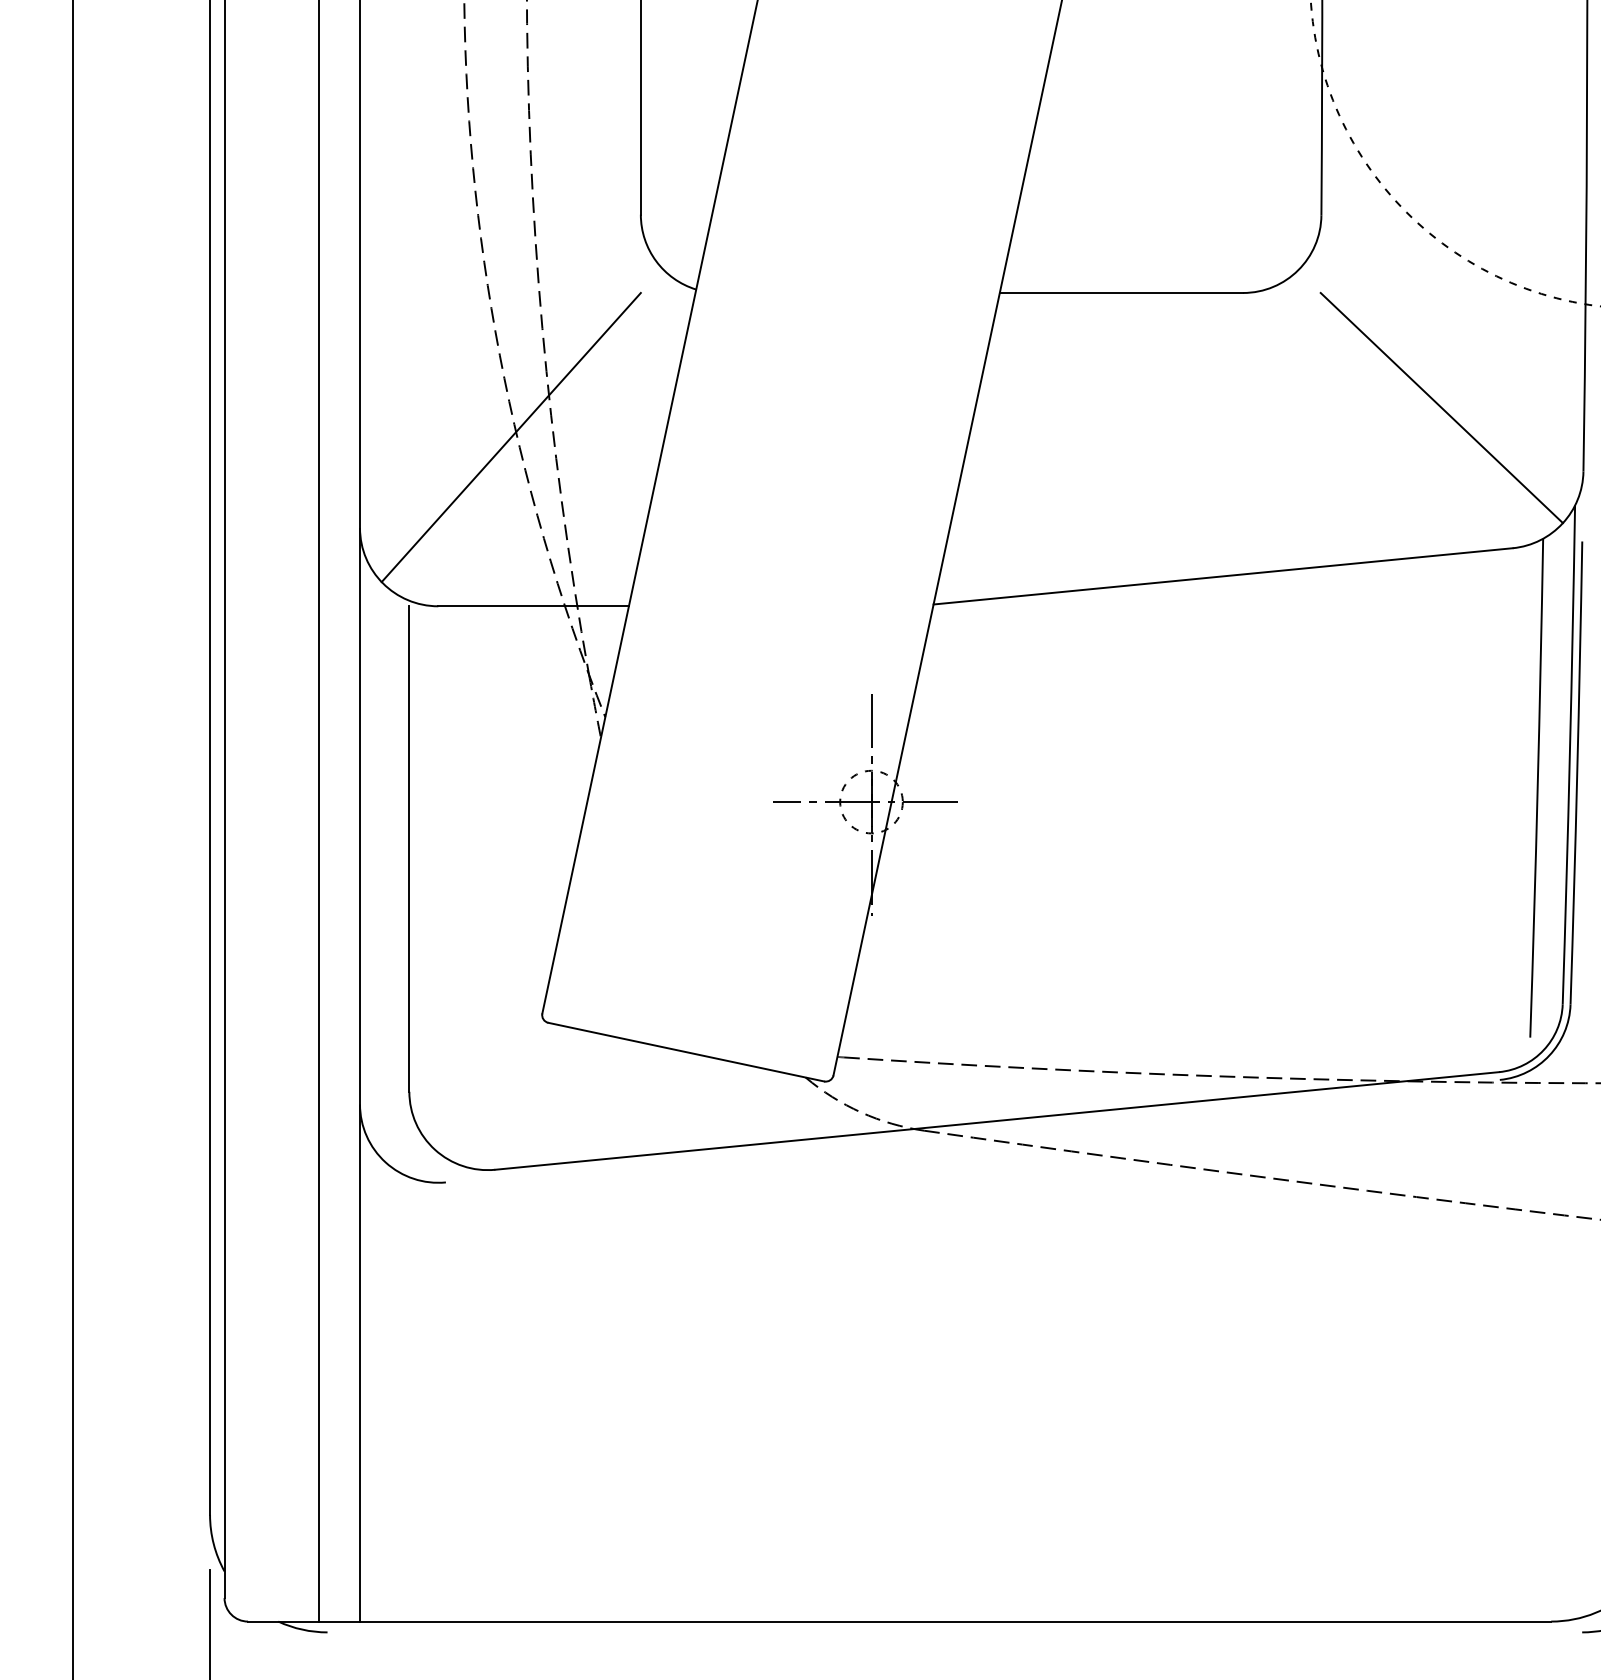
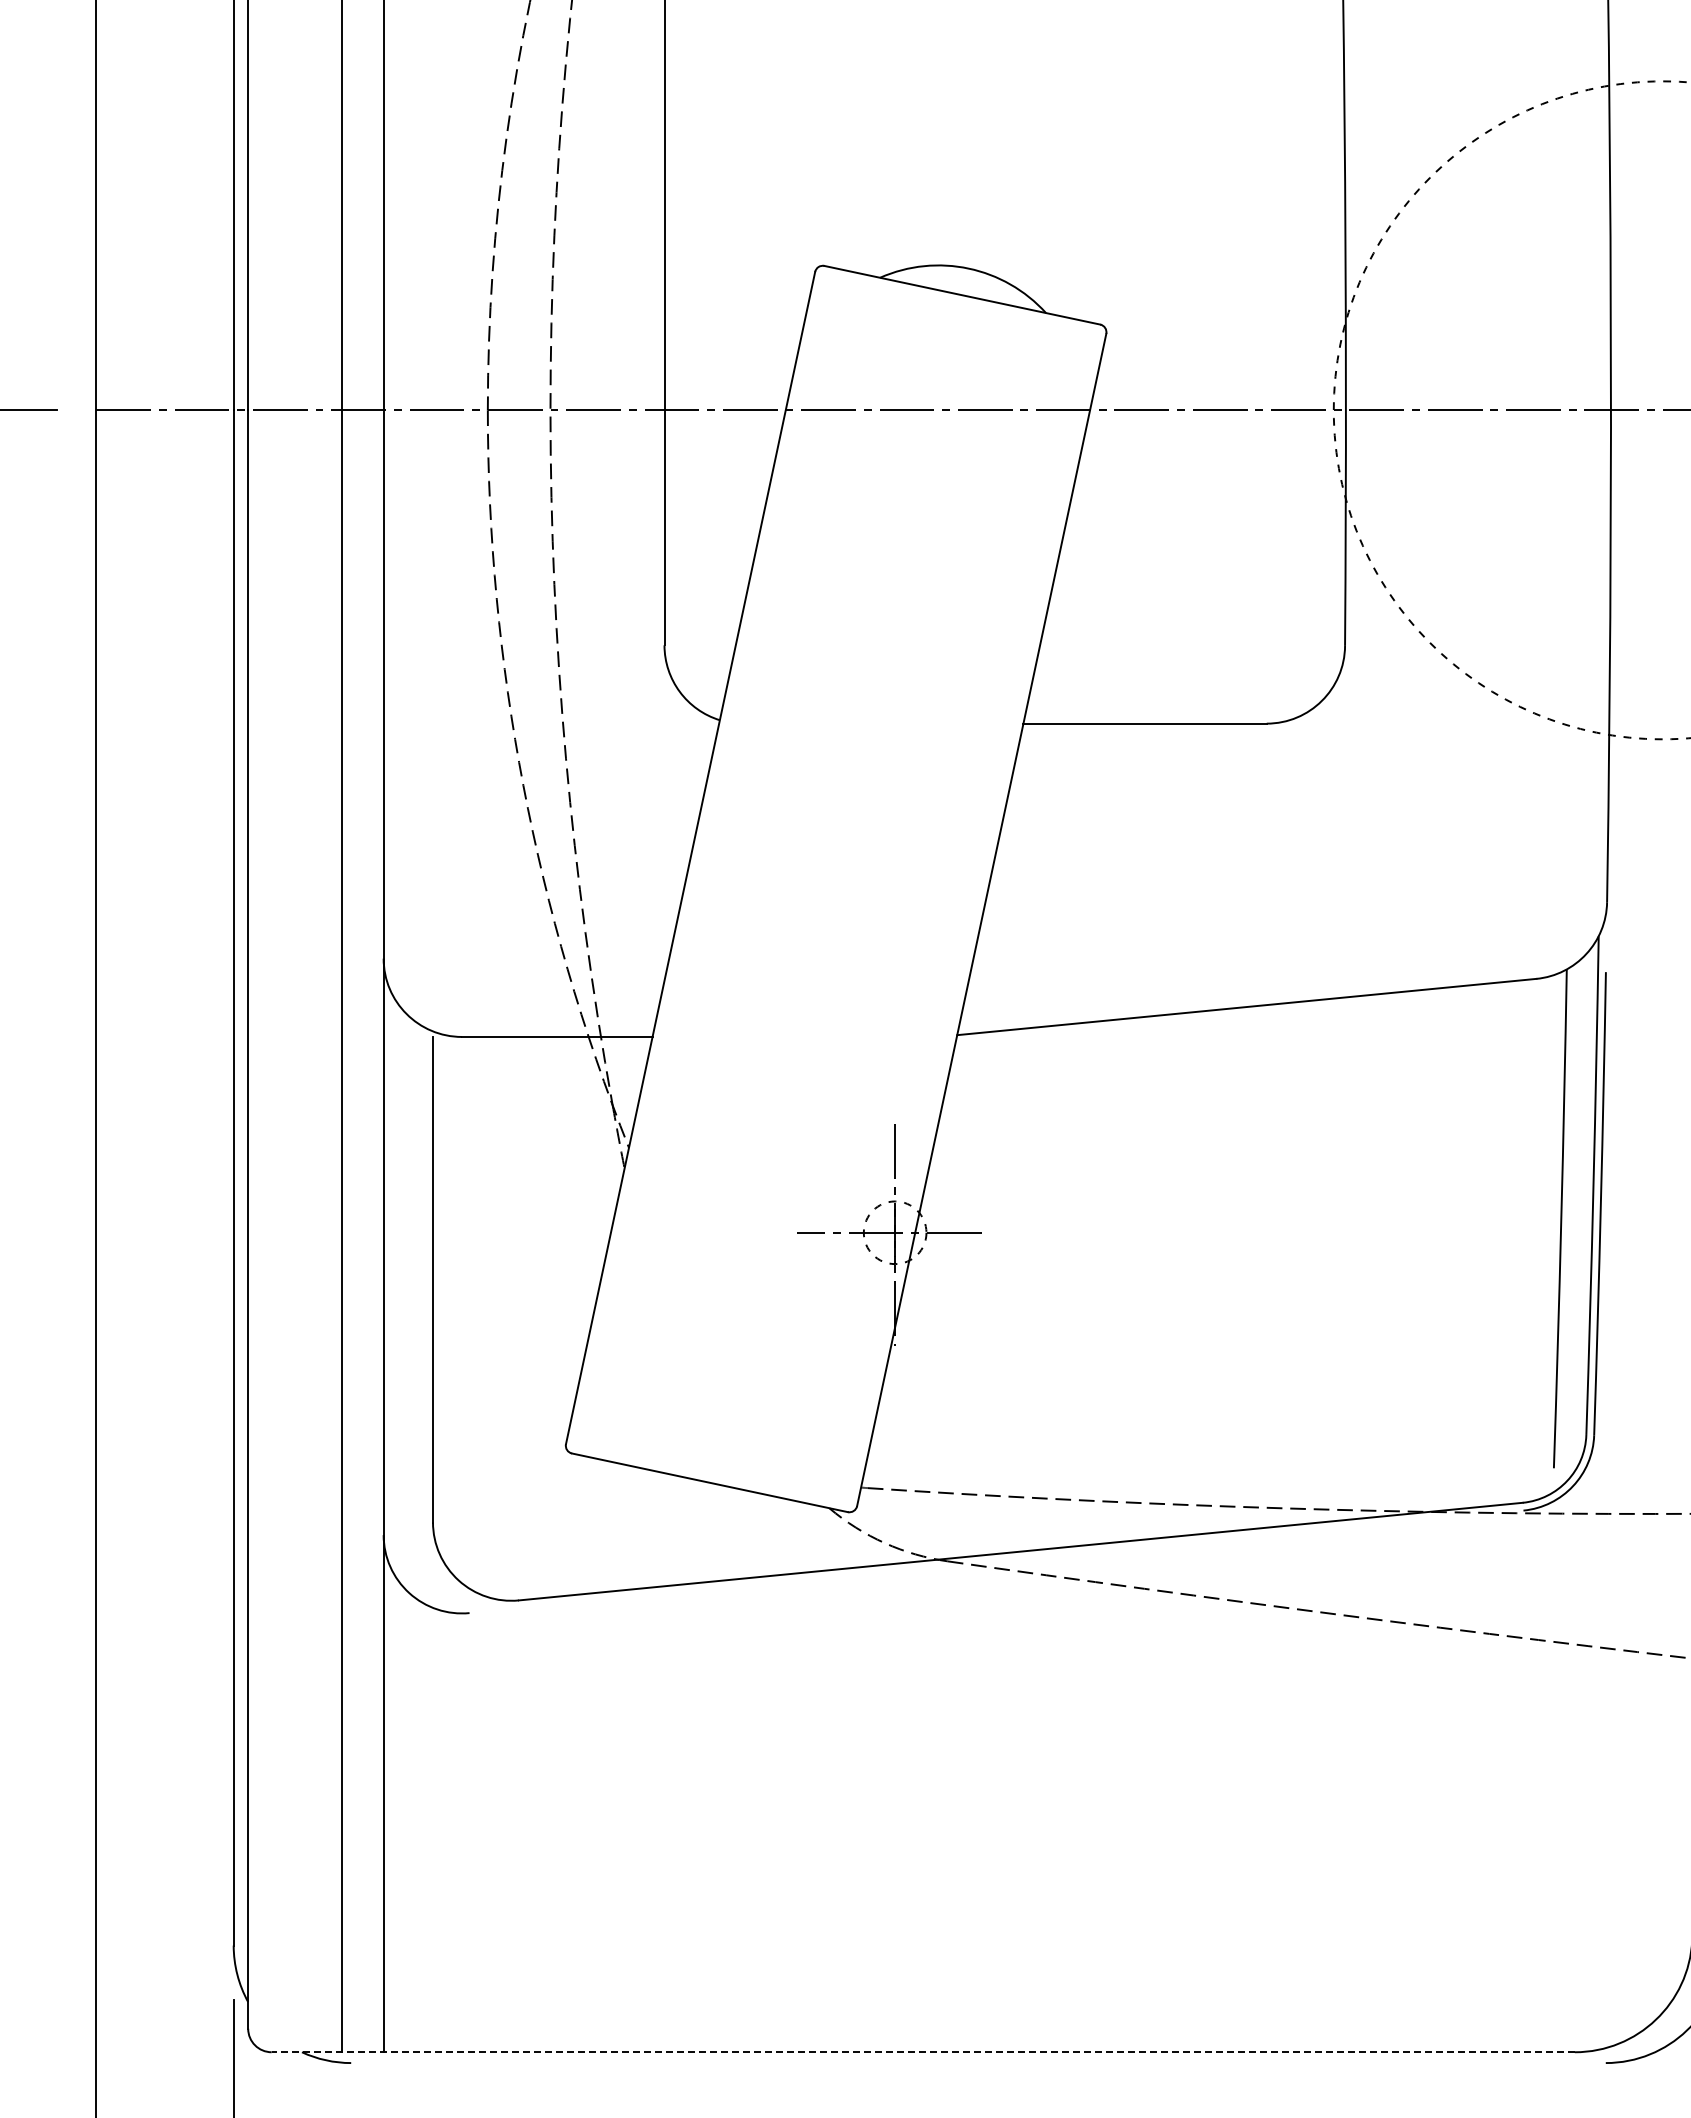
line: (1441, 407) -> (1465, 838), removed
line: (510, 436) -> (534, 867), removed
line: (899, 1621) -> (923, 2052), solid -> dashed

